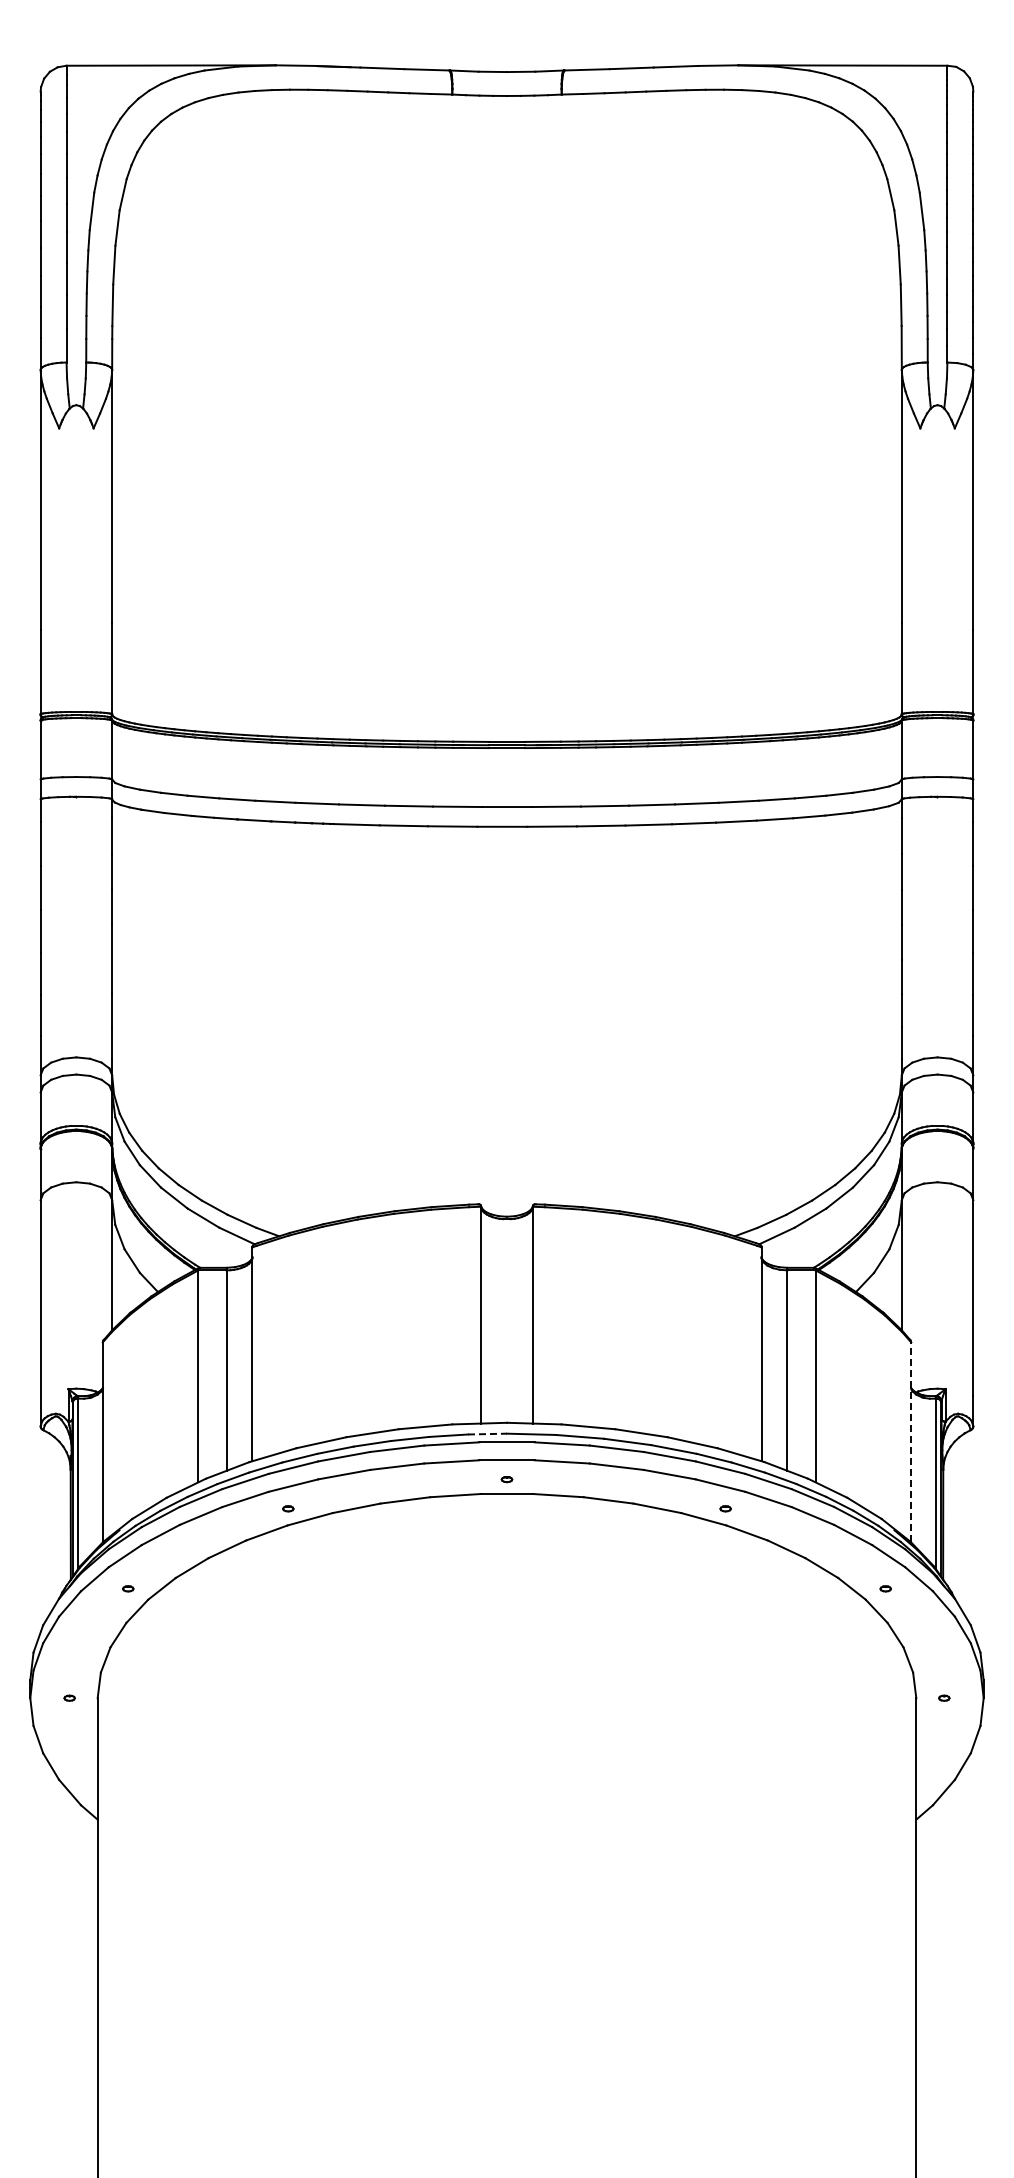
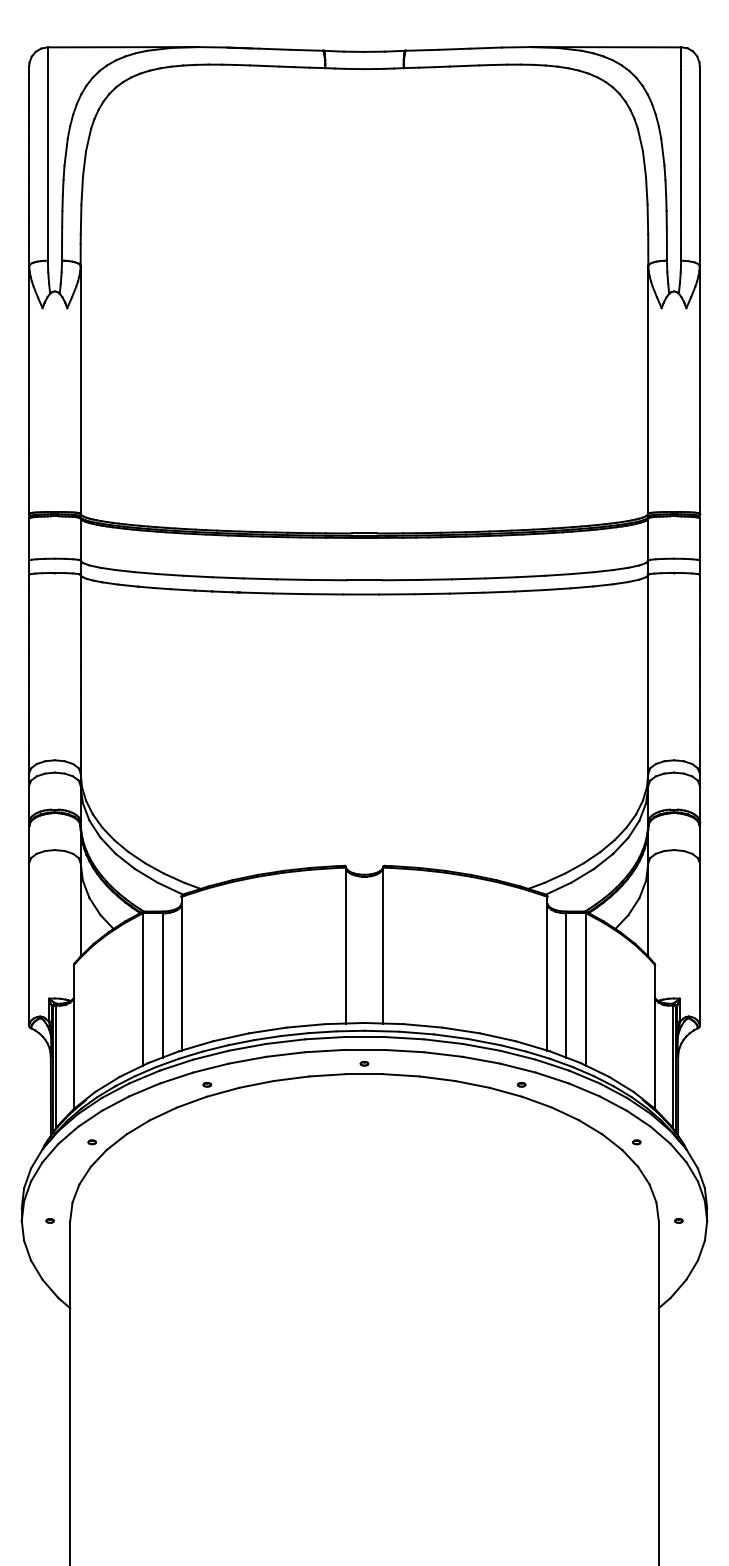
line: (487, 1434) -> (350, 1031), dashed -> solid
line: (911, 1441) -> (655, 1036), dashed -> solid

